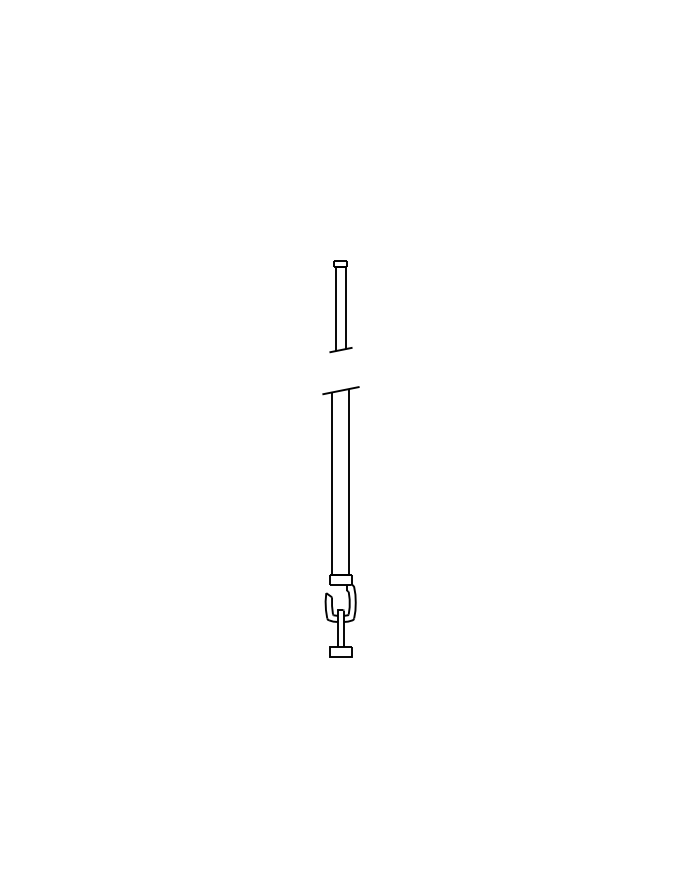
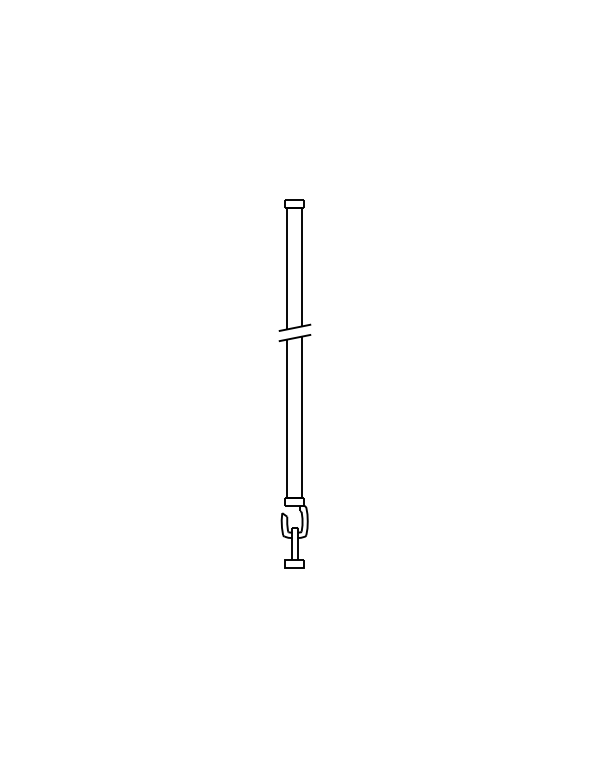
part: (340, 306) -> (294, 265), size x1.67

